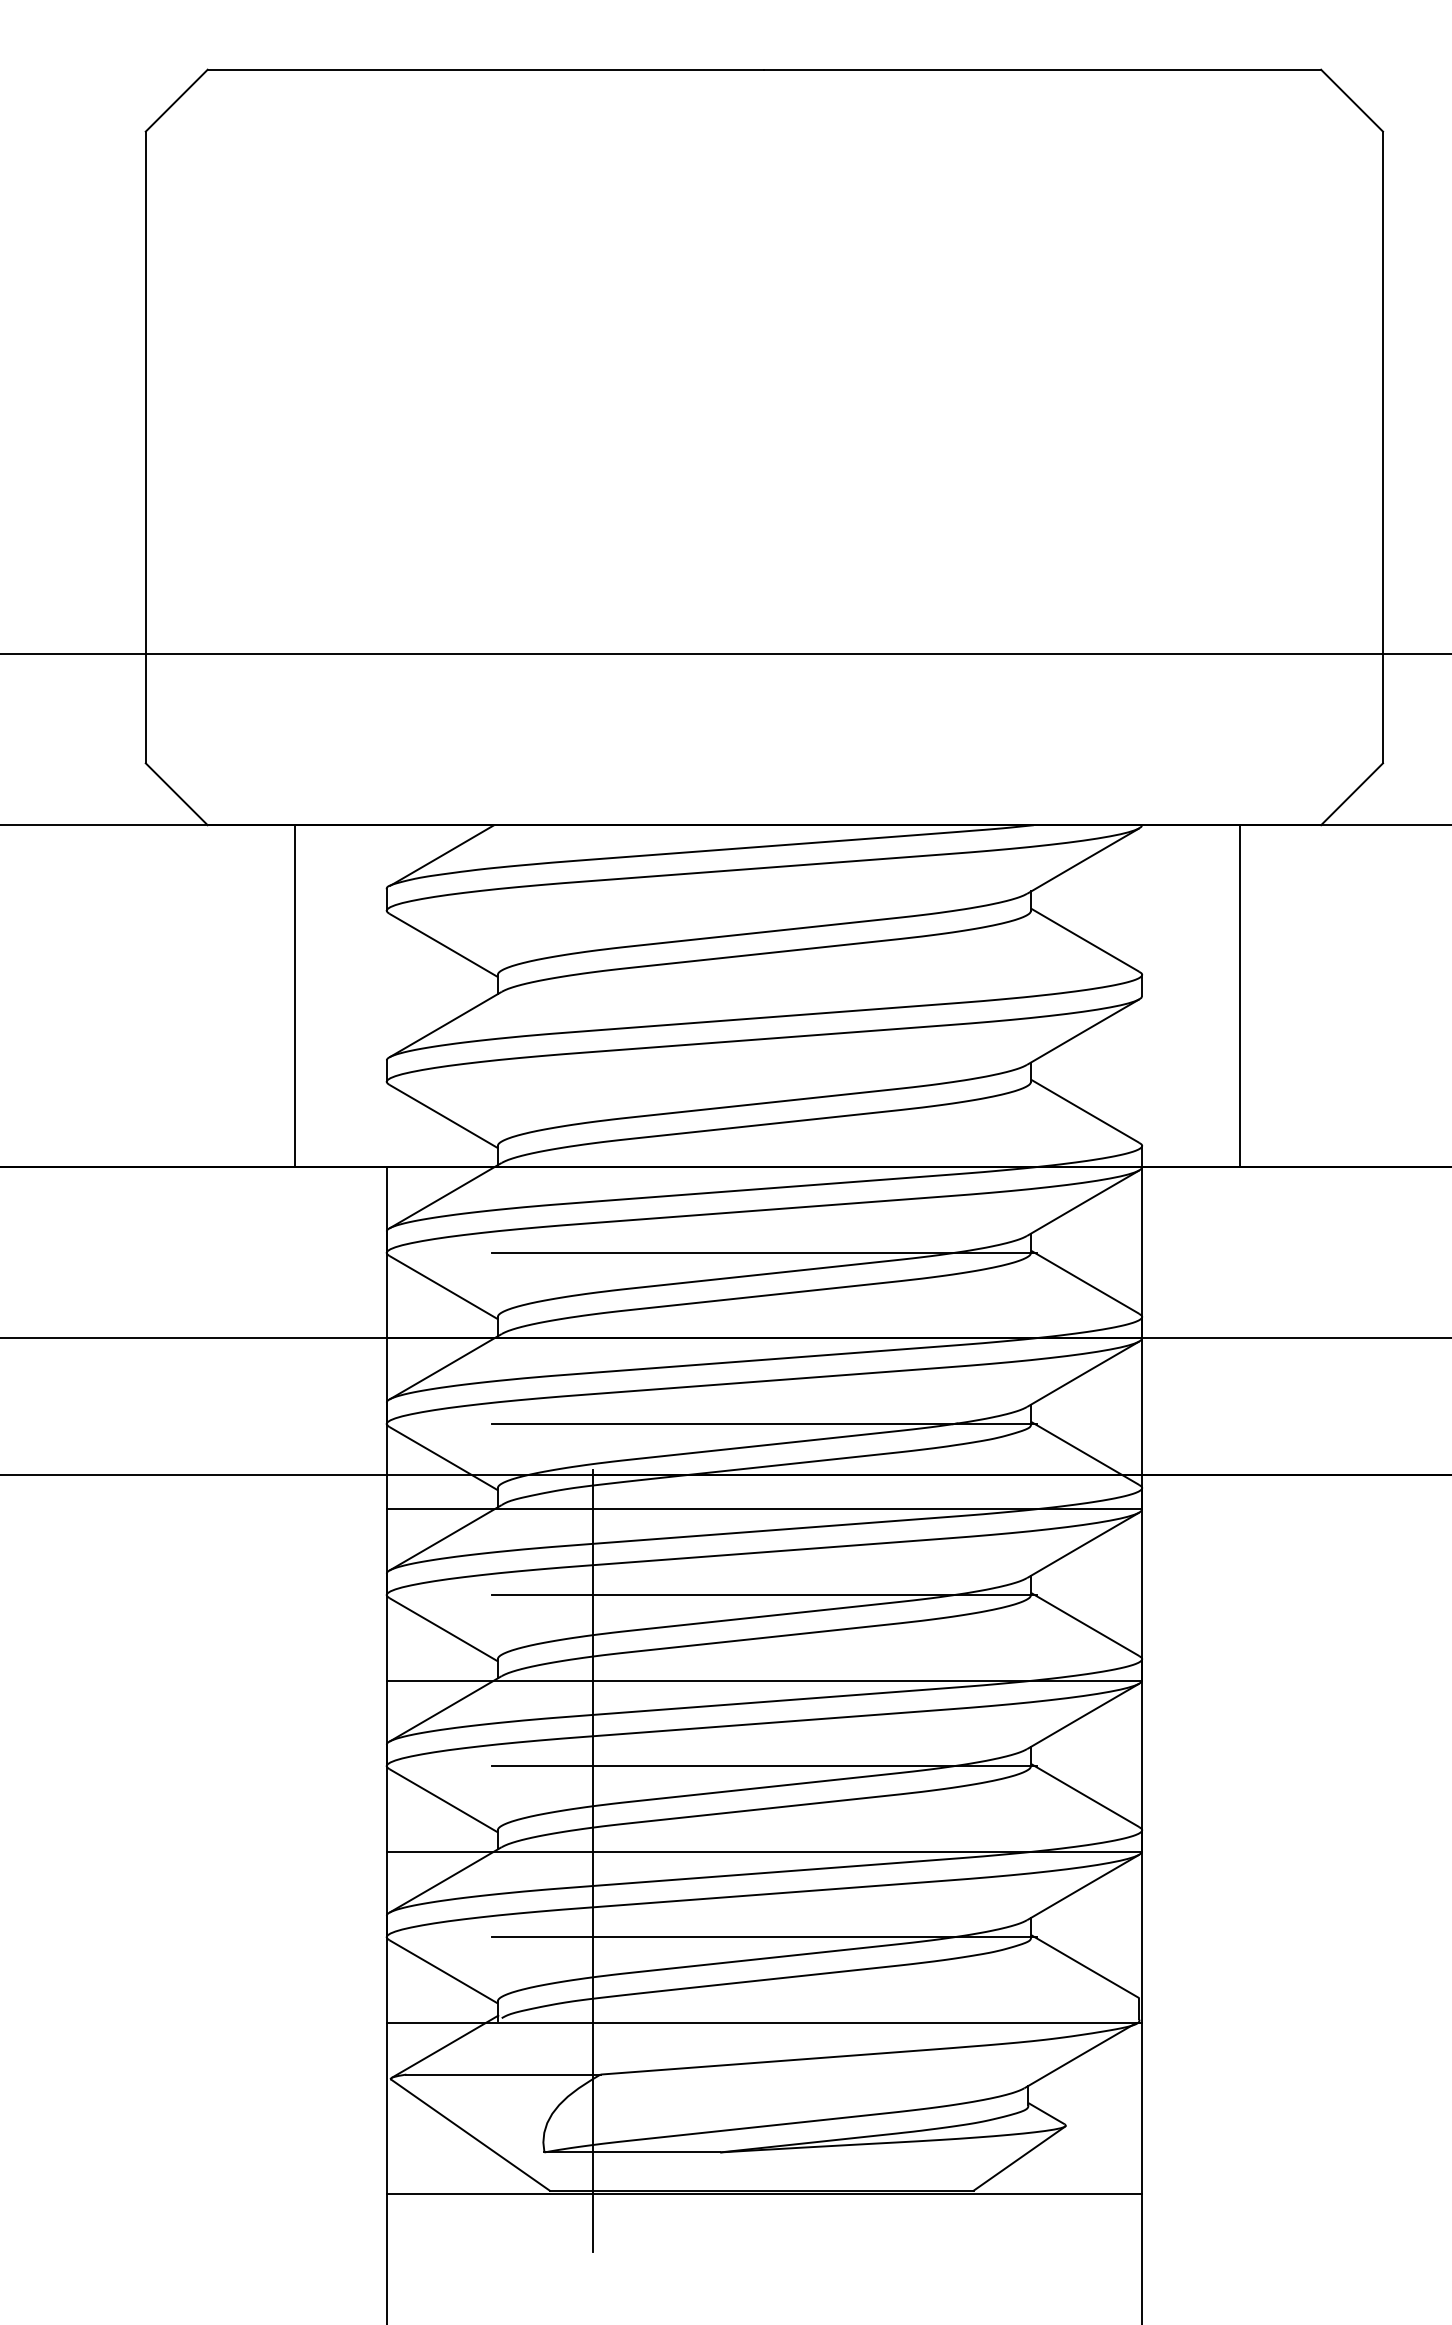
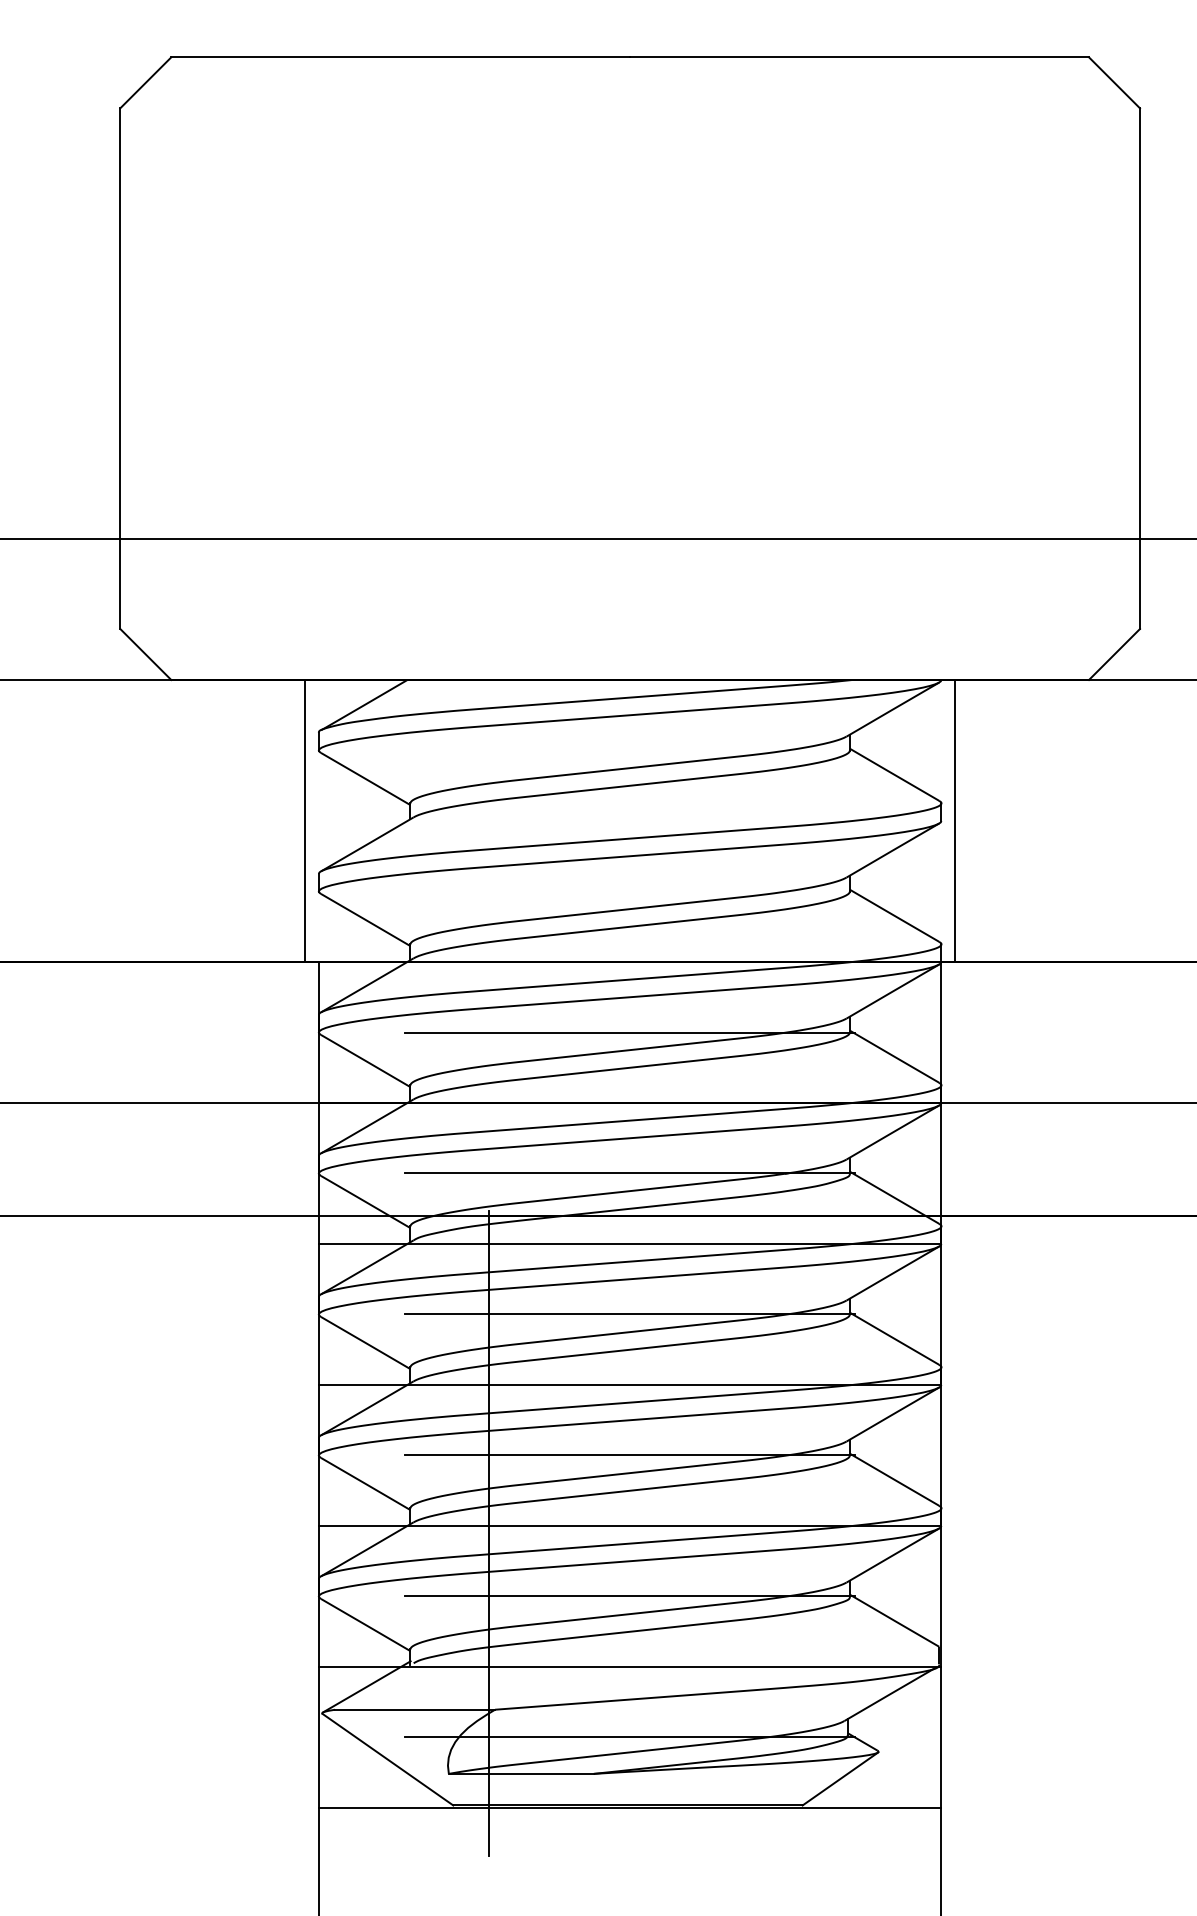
line: (295, 996) -> (305, 821), moved
line: (1239, 996) -> (954, 821), moved
line: (764, 2108) -> (630, 1737), added

